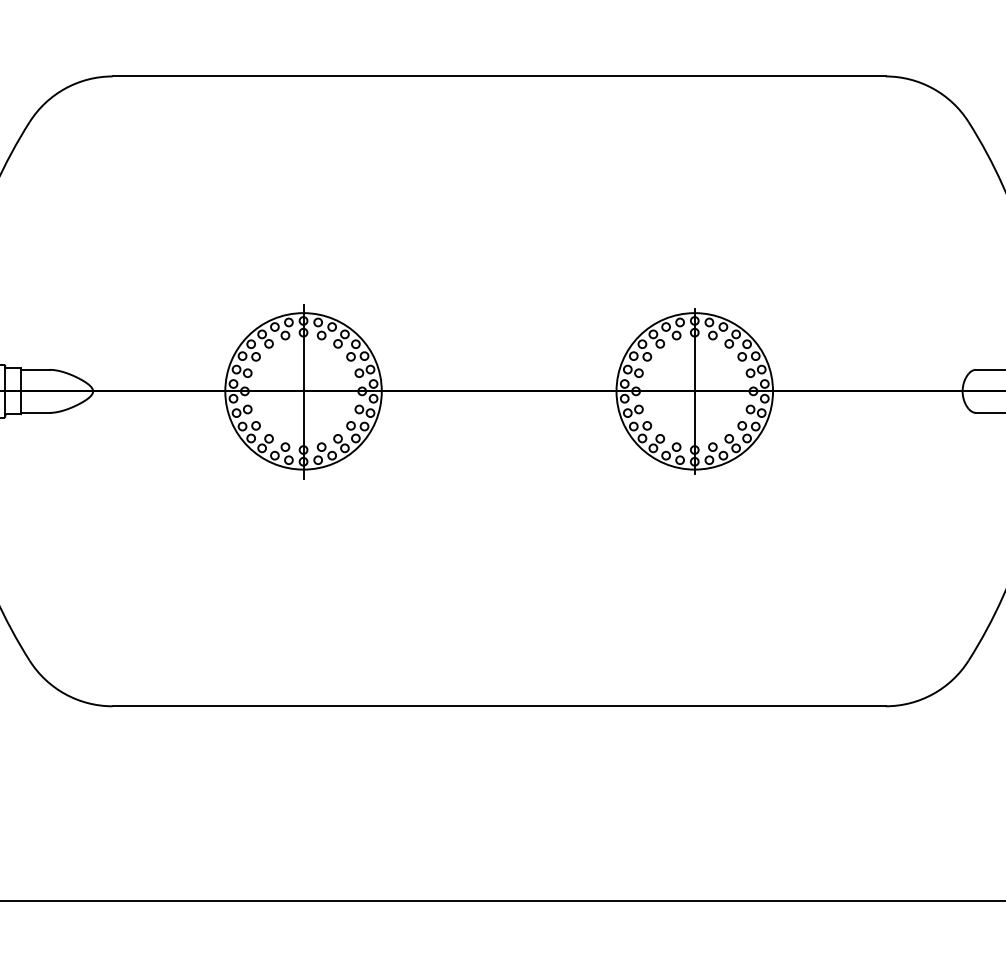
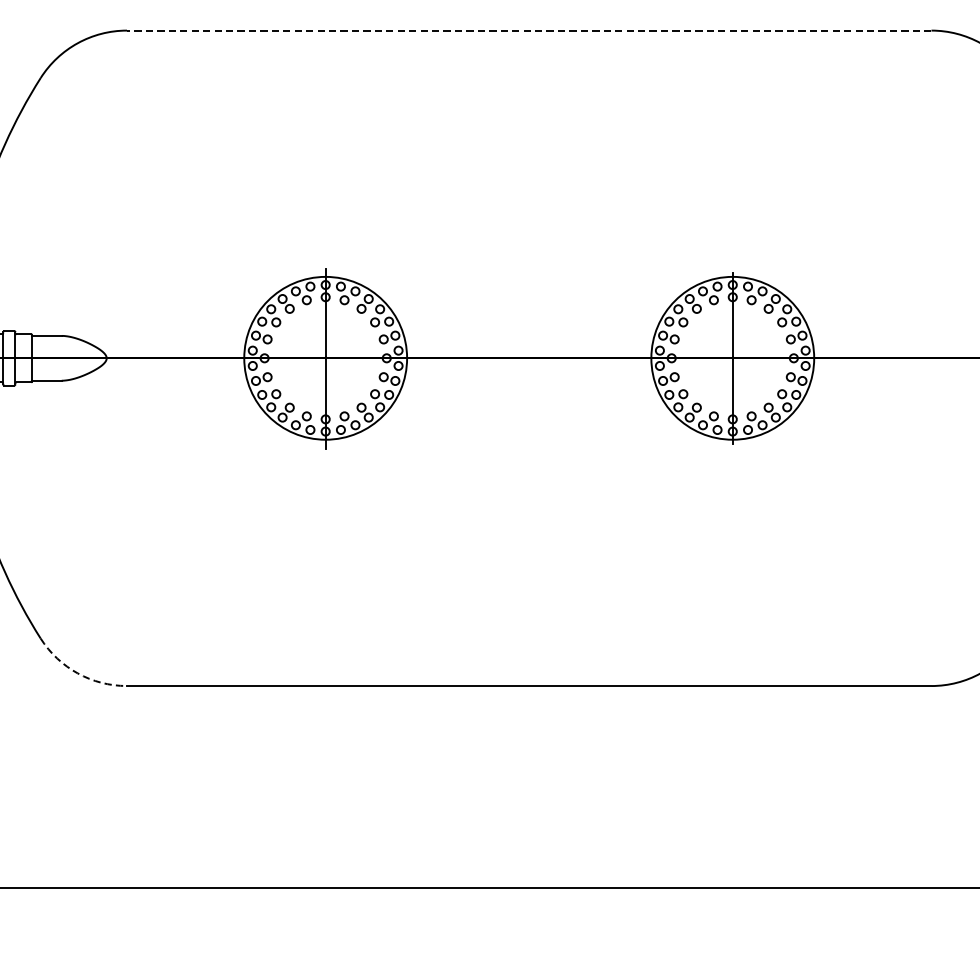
line: (499, 76) -> (529, 30), solid -> dashed
arc: (65, 694) -> (77, 673), solid -> dashed

